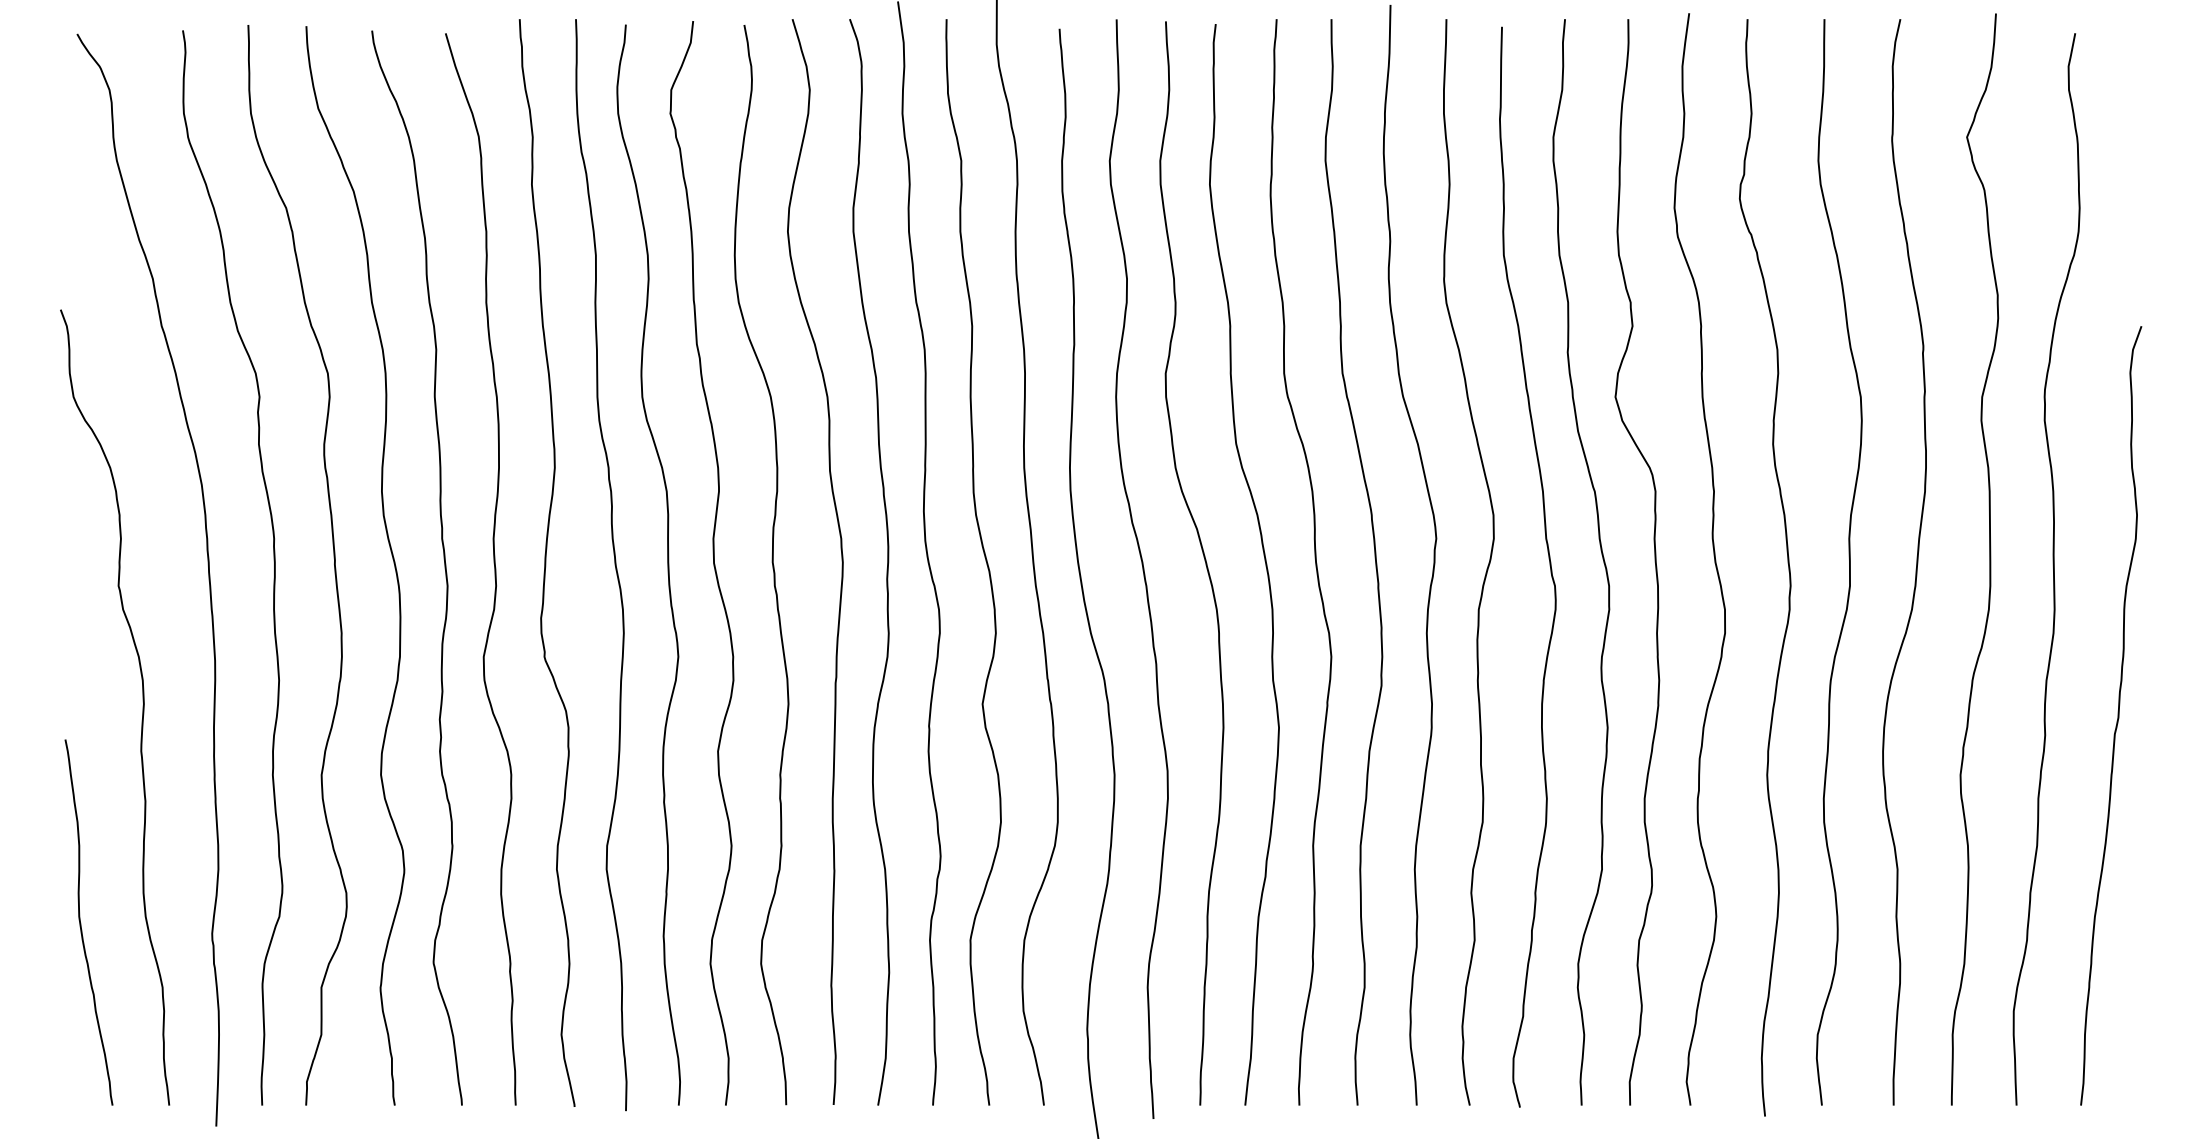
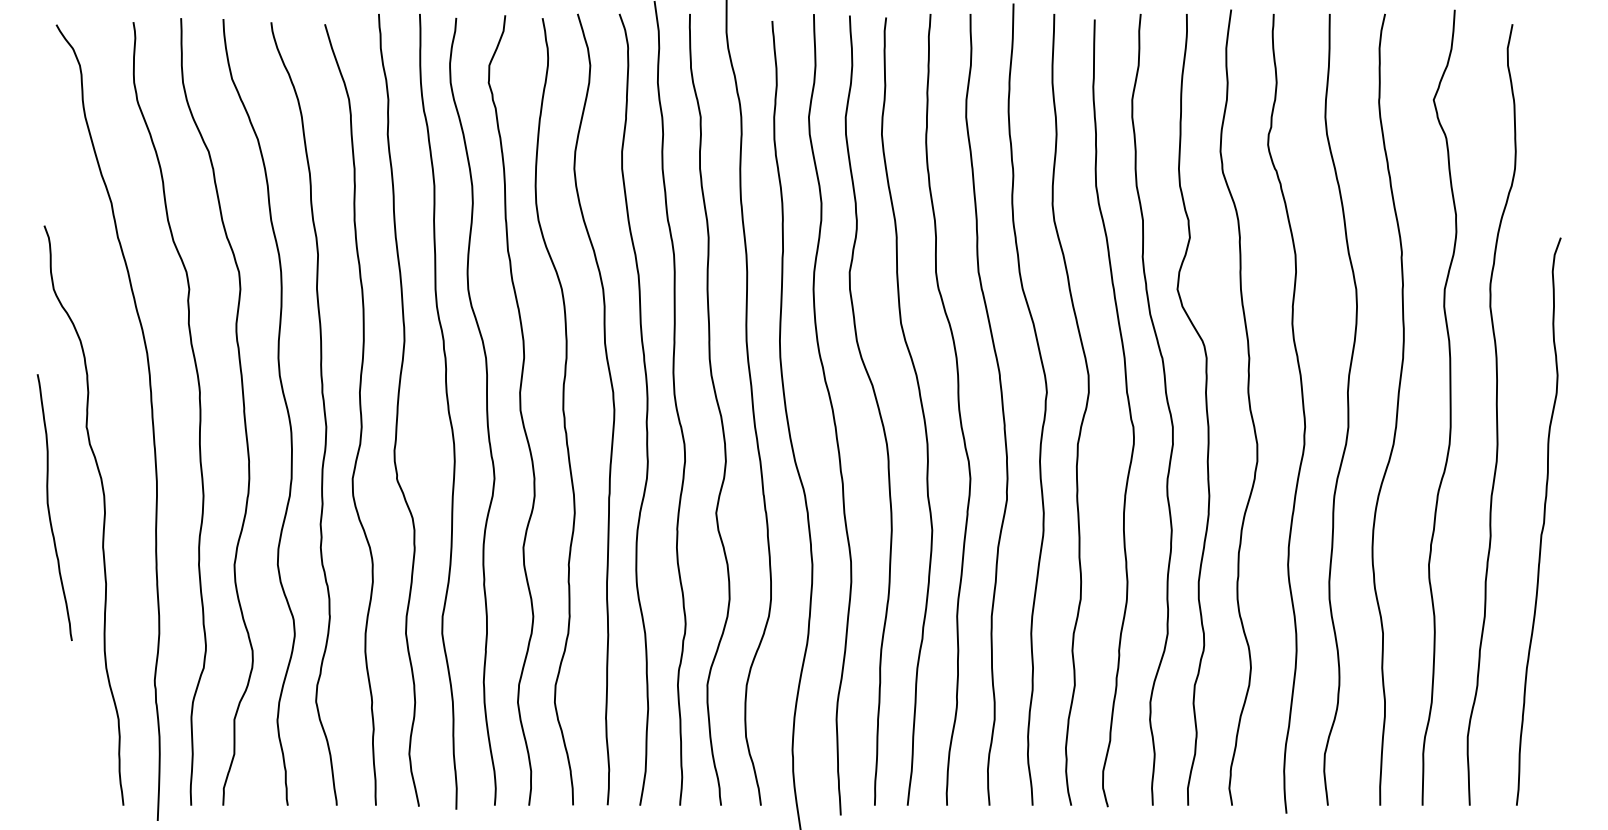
curve: (81, 923) -> (49, 508), moved

